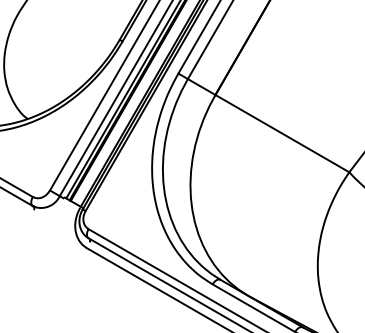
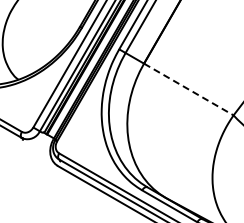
line: (281, 133) -> (188, 89), solid -> dashed

